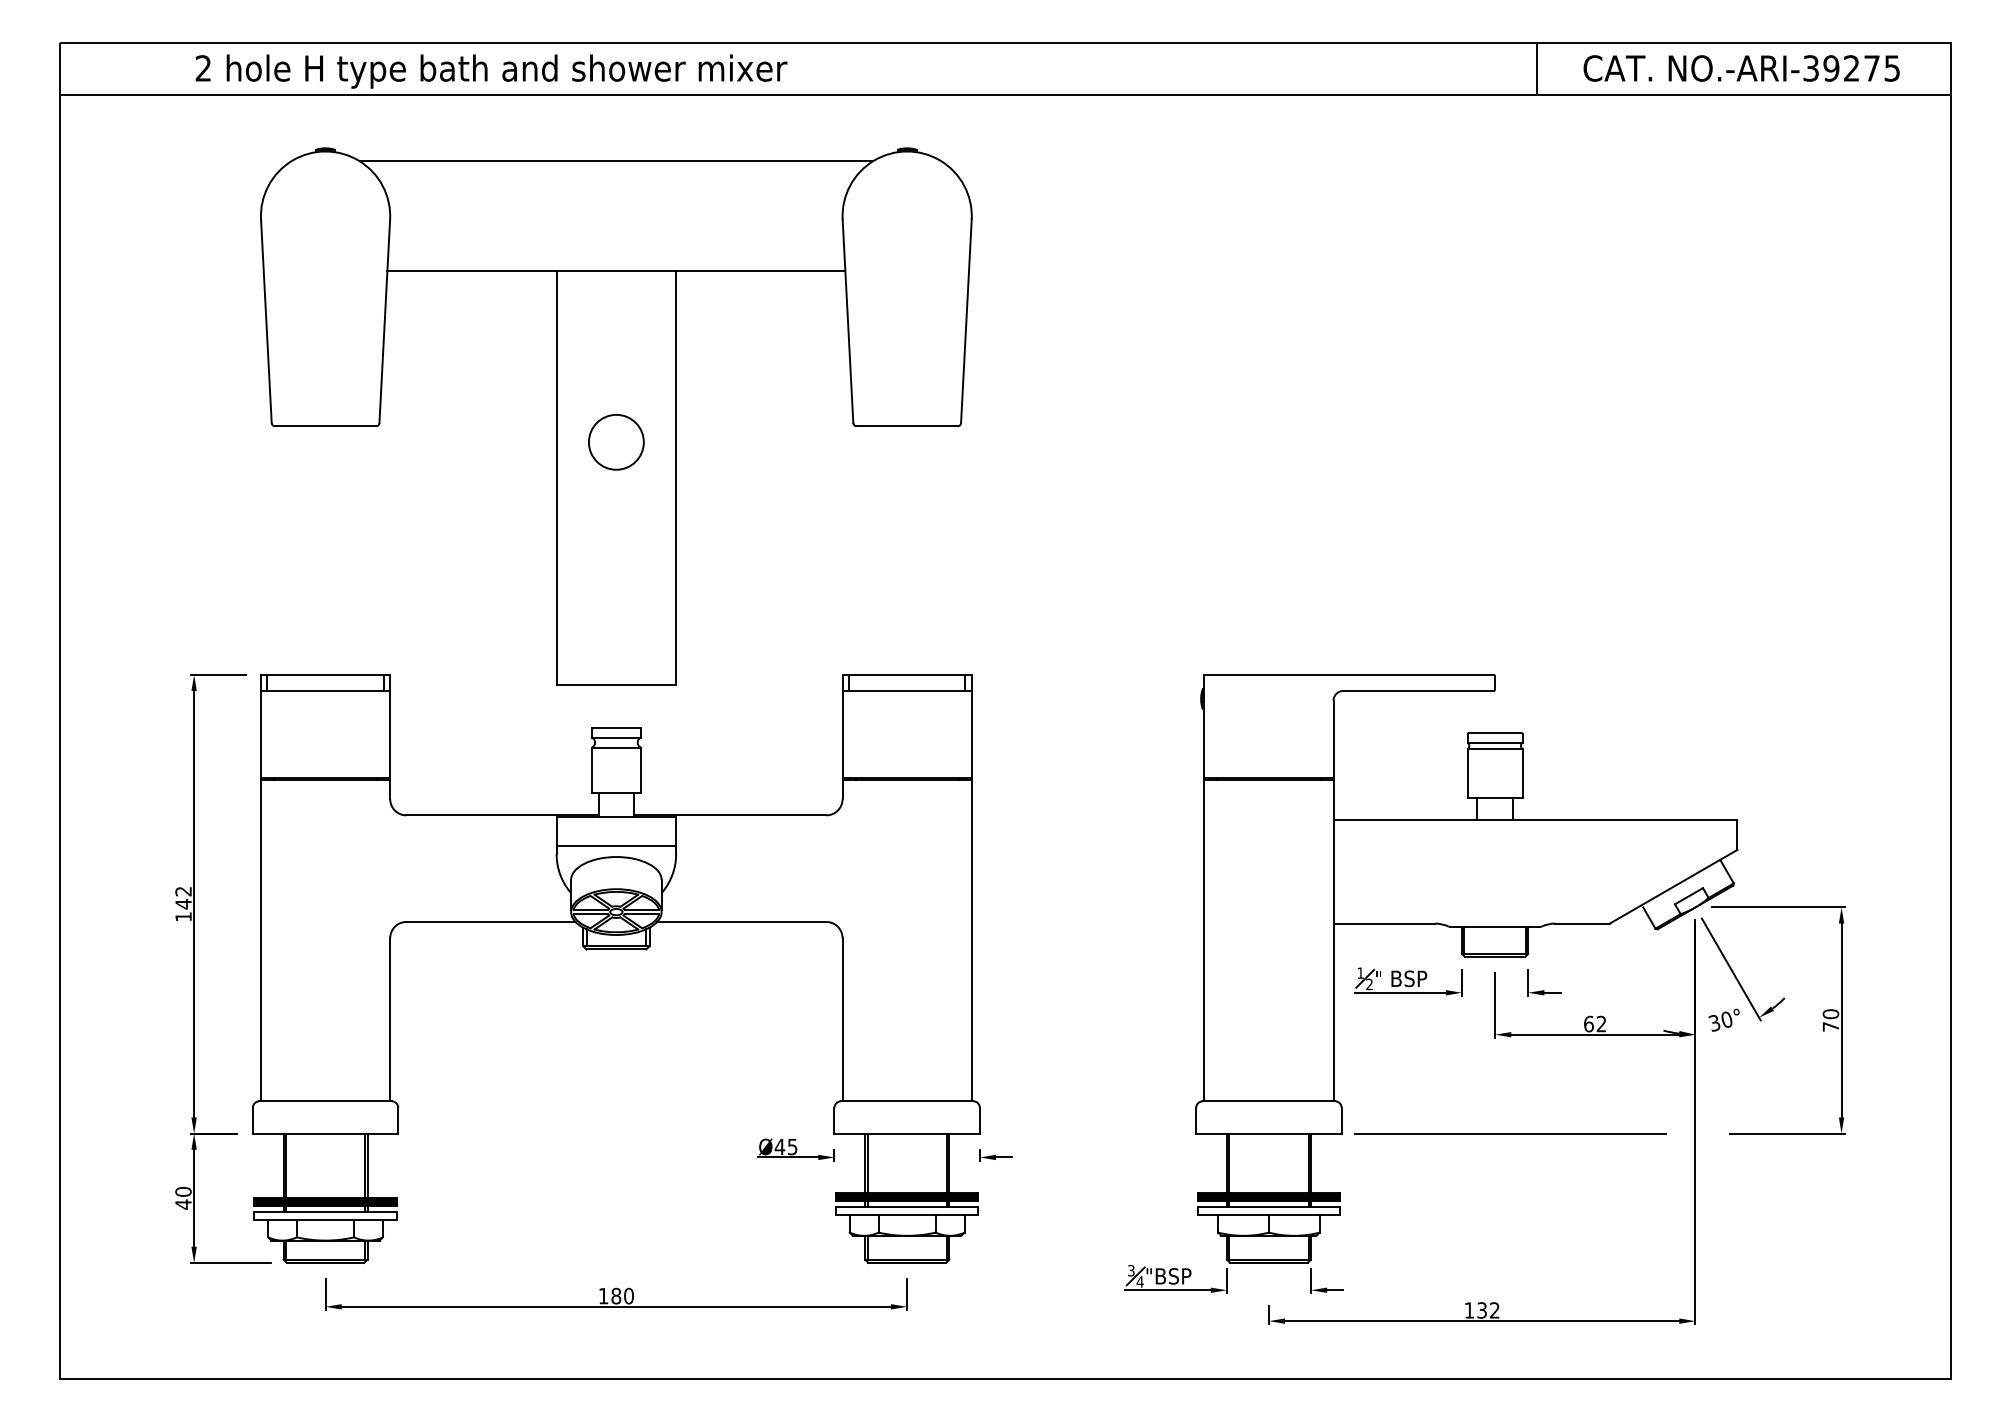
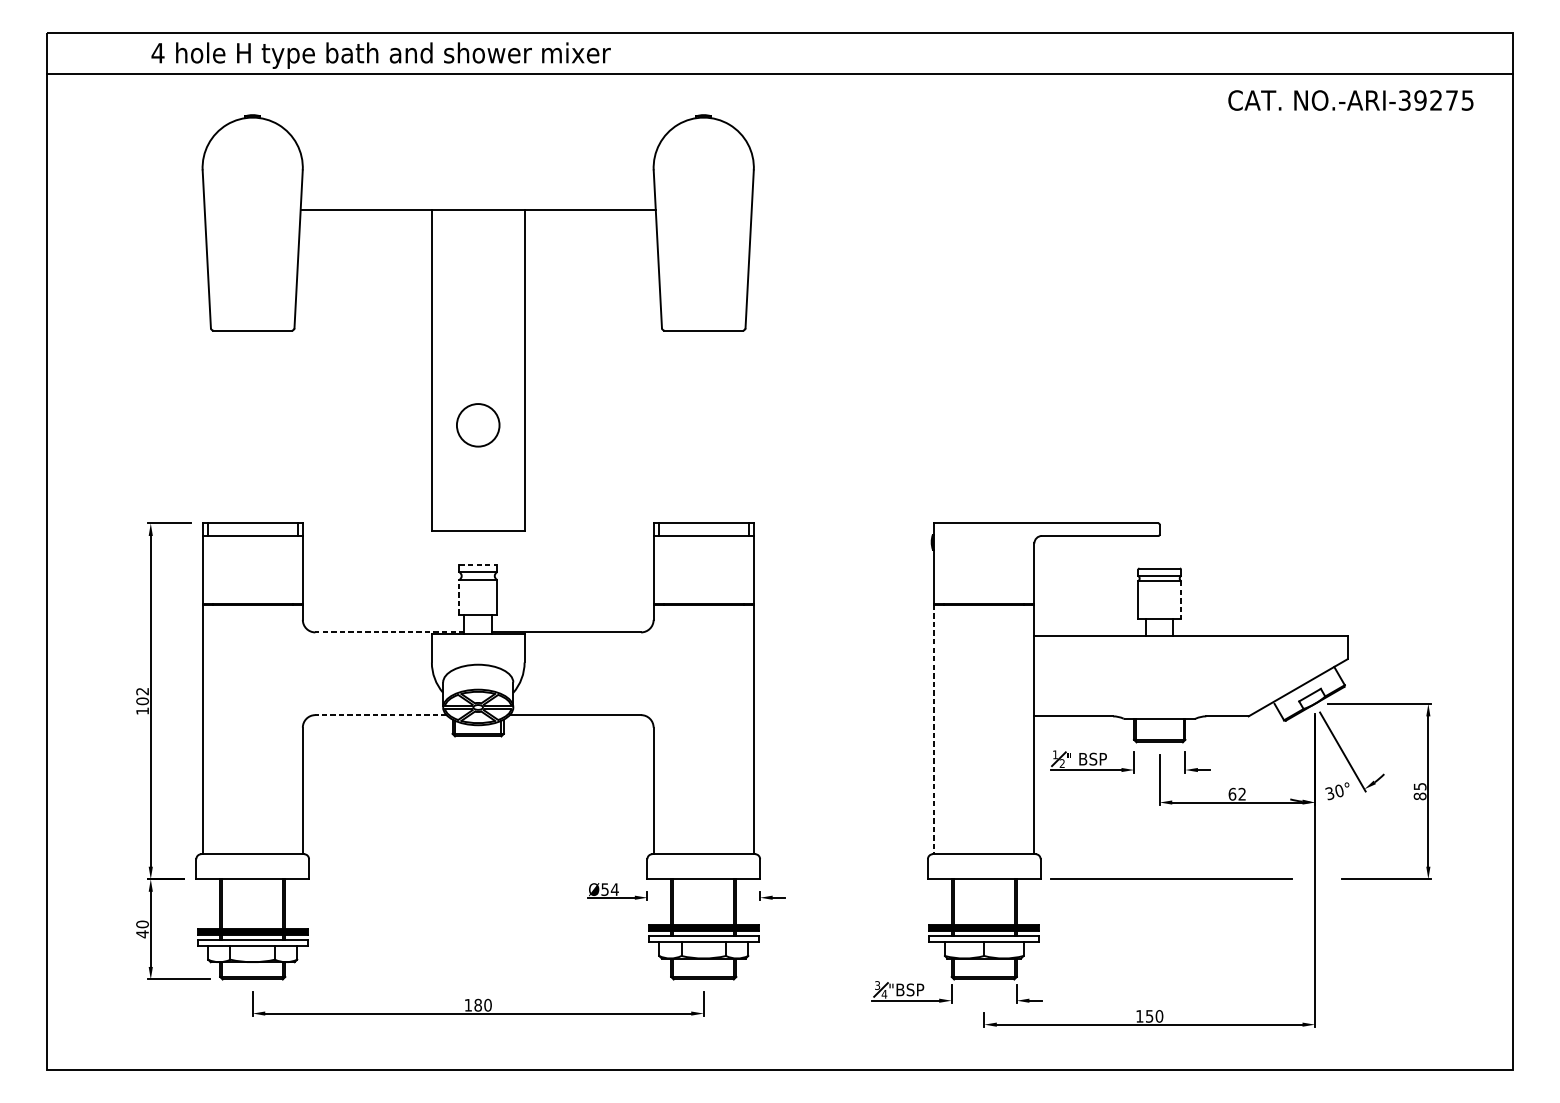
text: (203, 68) -> (158, 53), 2 -> 4
line: (1537, 68) -> (1192, 53), removed
text: (1741, 68) -> (1350, 100), moved
line: (616, 161) -> (478, 125), removed
circle: (616, 442) -> (478, 425), moved
line: (616, 728) -> (478, 565), solid -> dashed
line: (592, 770) -> (459, 597), solid -> dashed
line: (1522, 773) -> (1180, 599), solid -> dashed
line: (501, 815) -> (389, 632), solid -> dashed
line: (616, 846) -> (478, 656), removed
text: (183, 904) -> (142, 701), 142 -> 102
line: (490, 921) -> (380, 714), solid -> dashed
line: (1204, 940) -> (934, 729), solid -> dashed
text: (1830, 1020) -> (1419, 791), 70 -> 85
text: (785, 1147) -> (609, 890), Ø45 -> Ø54
text: (1488, 1310) -> (1154, 1016), 132 -> 150

